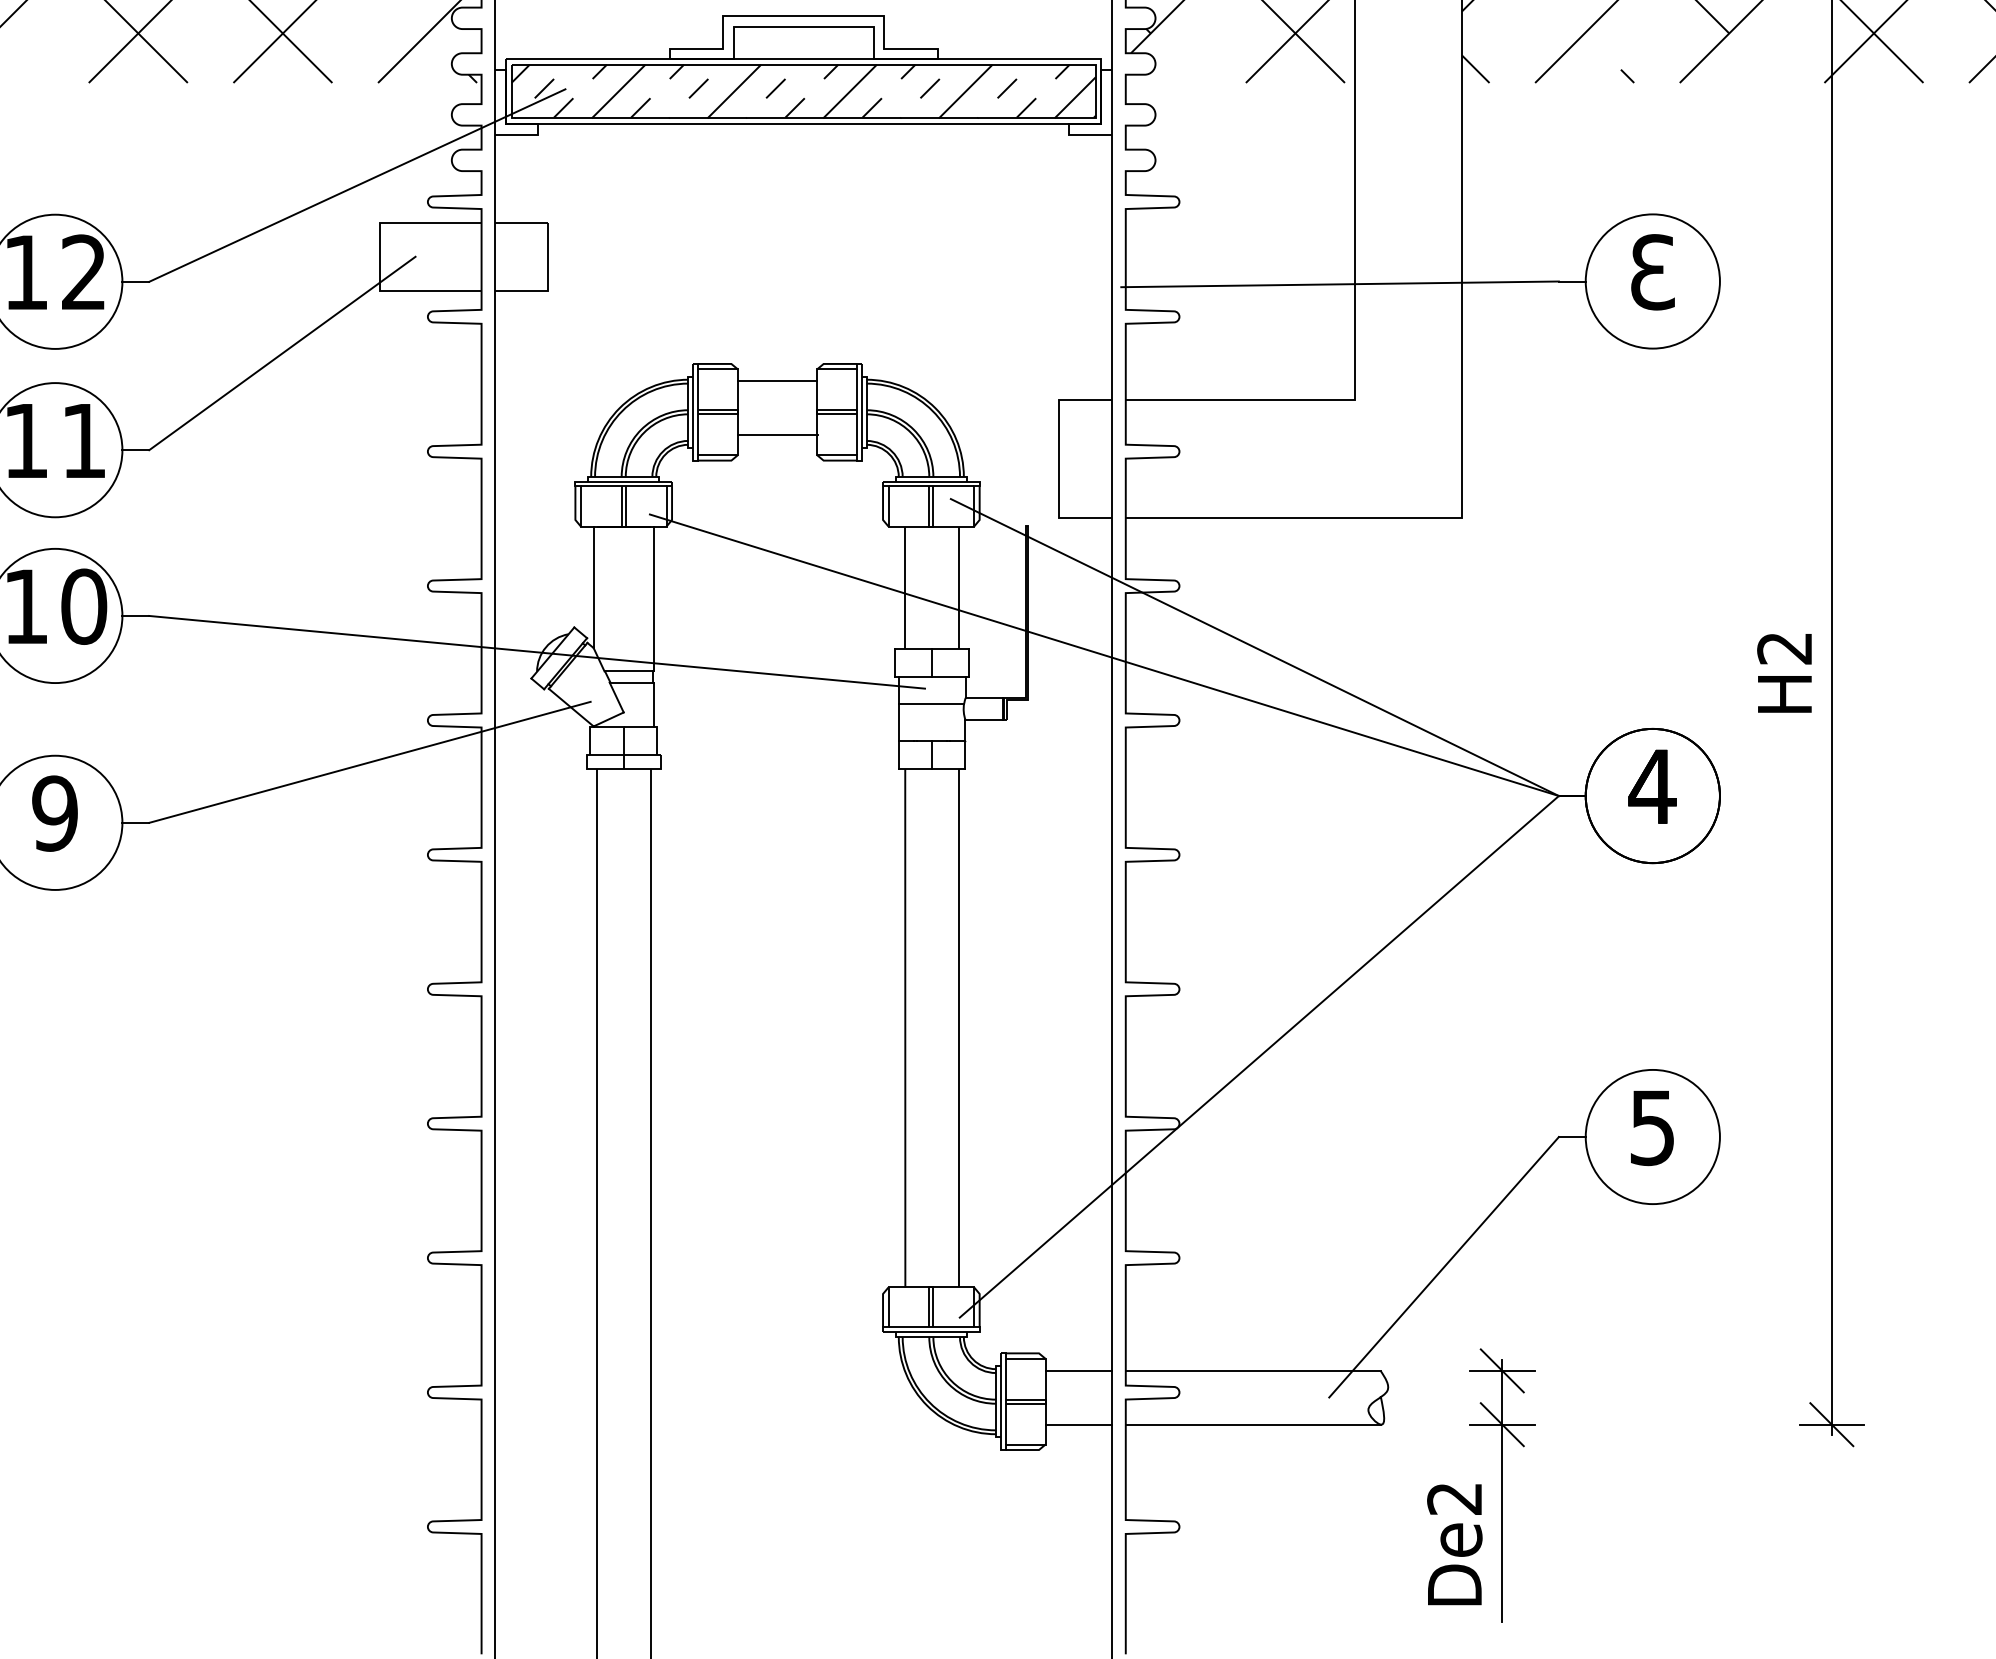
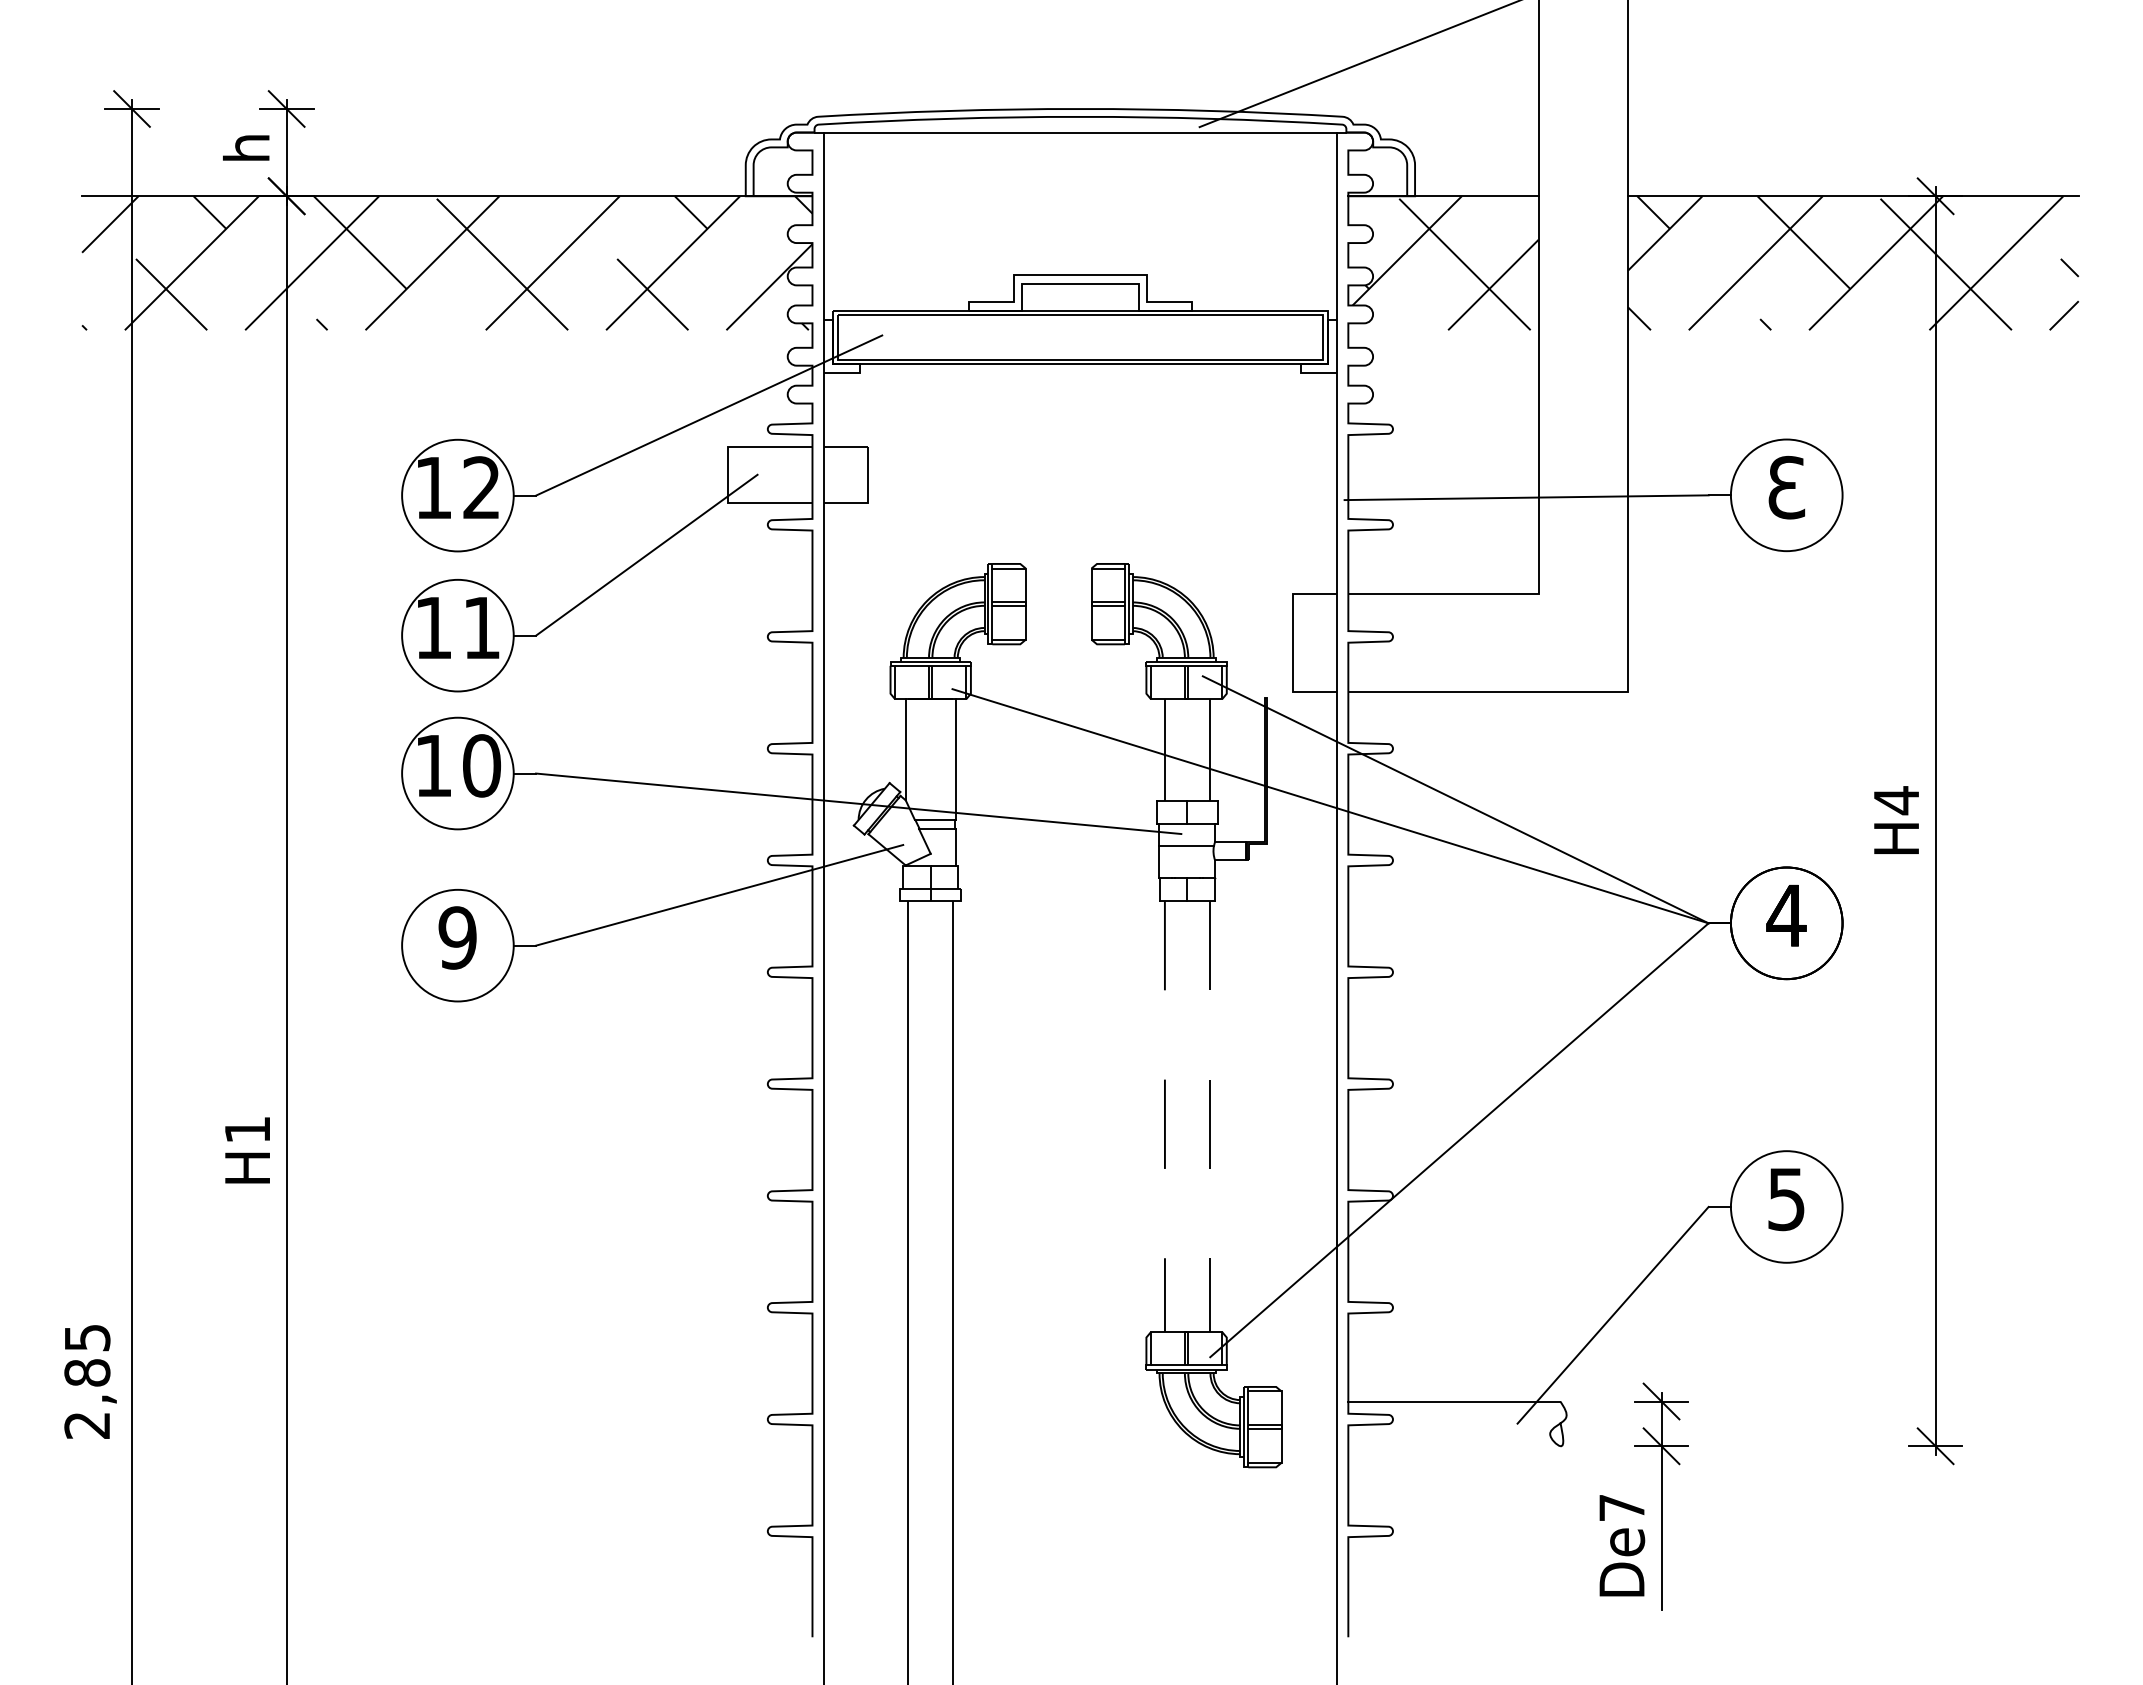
hatch: (803, 91) -> (1080, 337), removed
line: (777, 381) -> (1058, 578), removed
line: (777, 435) -> (1058, 623), removed
text: (1783, 648) -> (1895, 800), H2 -> H4
line: (904, 1028) -> (1164, 1116), solid -> dashed
line: (958, 1028) -> (1209, 1116), solid -> dashed
line: (1077, 1370) -> (1308, 1401), removed
line: (1077, 1424) -> (1308, 1446), removed
line: (1253, 1424) -> (1454, 1446), removed
text: (1454, 1499) -> (1621, 1508), De2 -> De7

